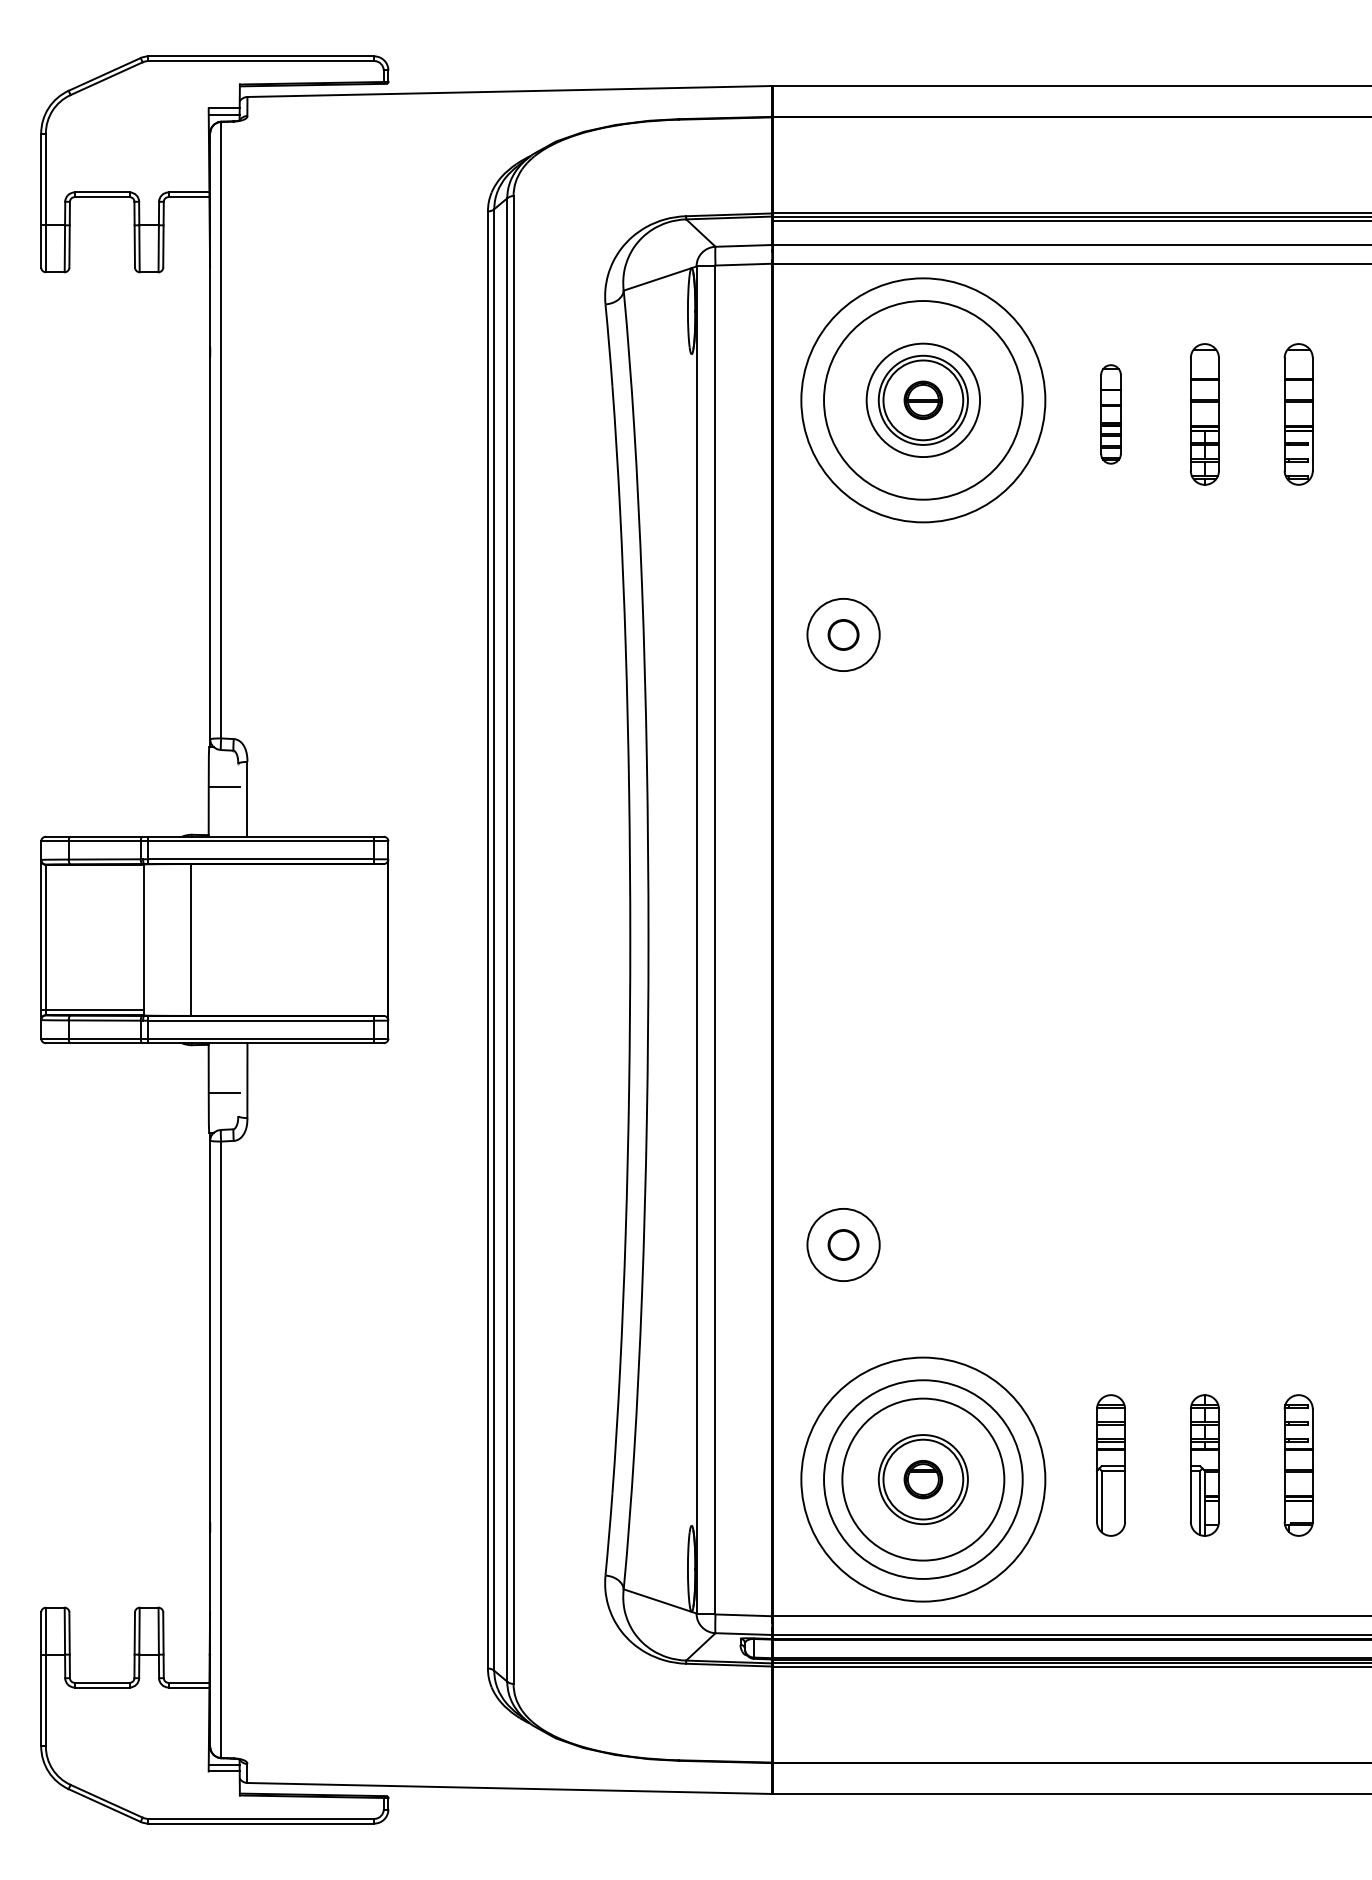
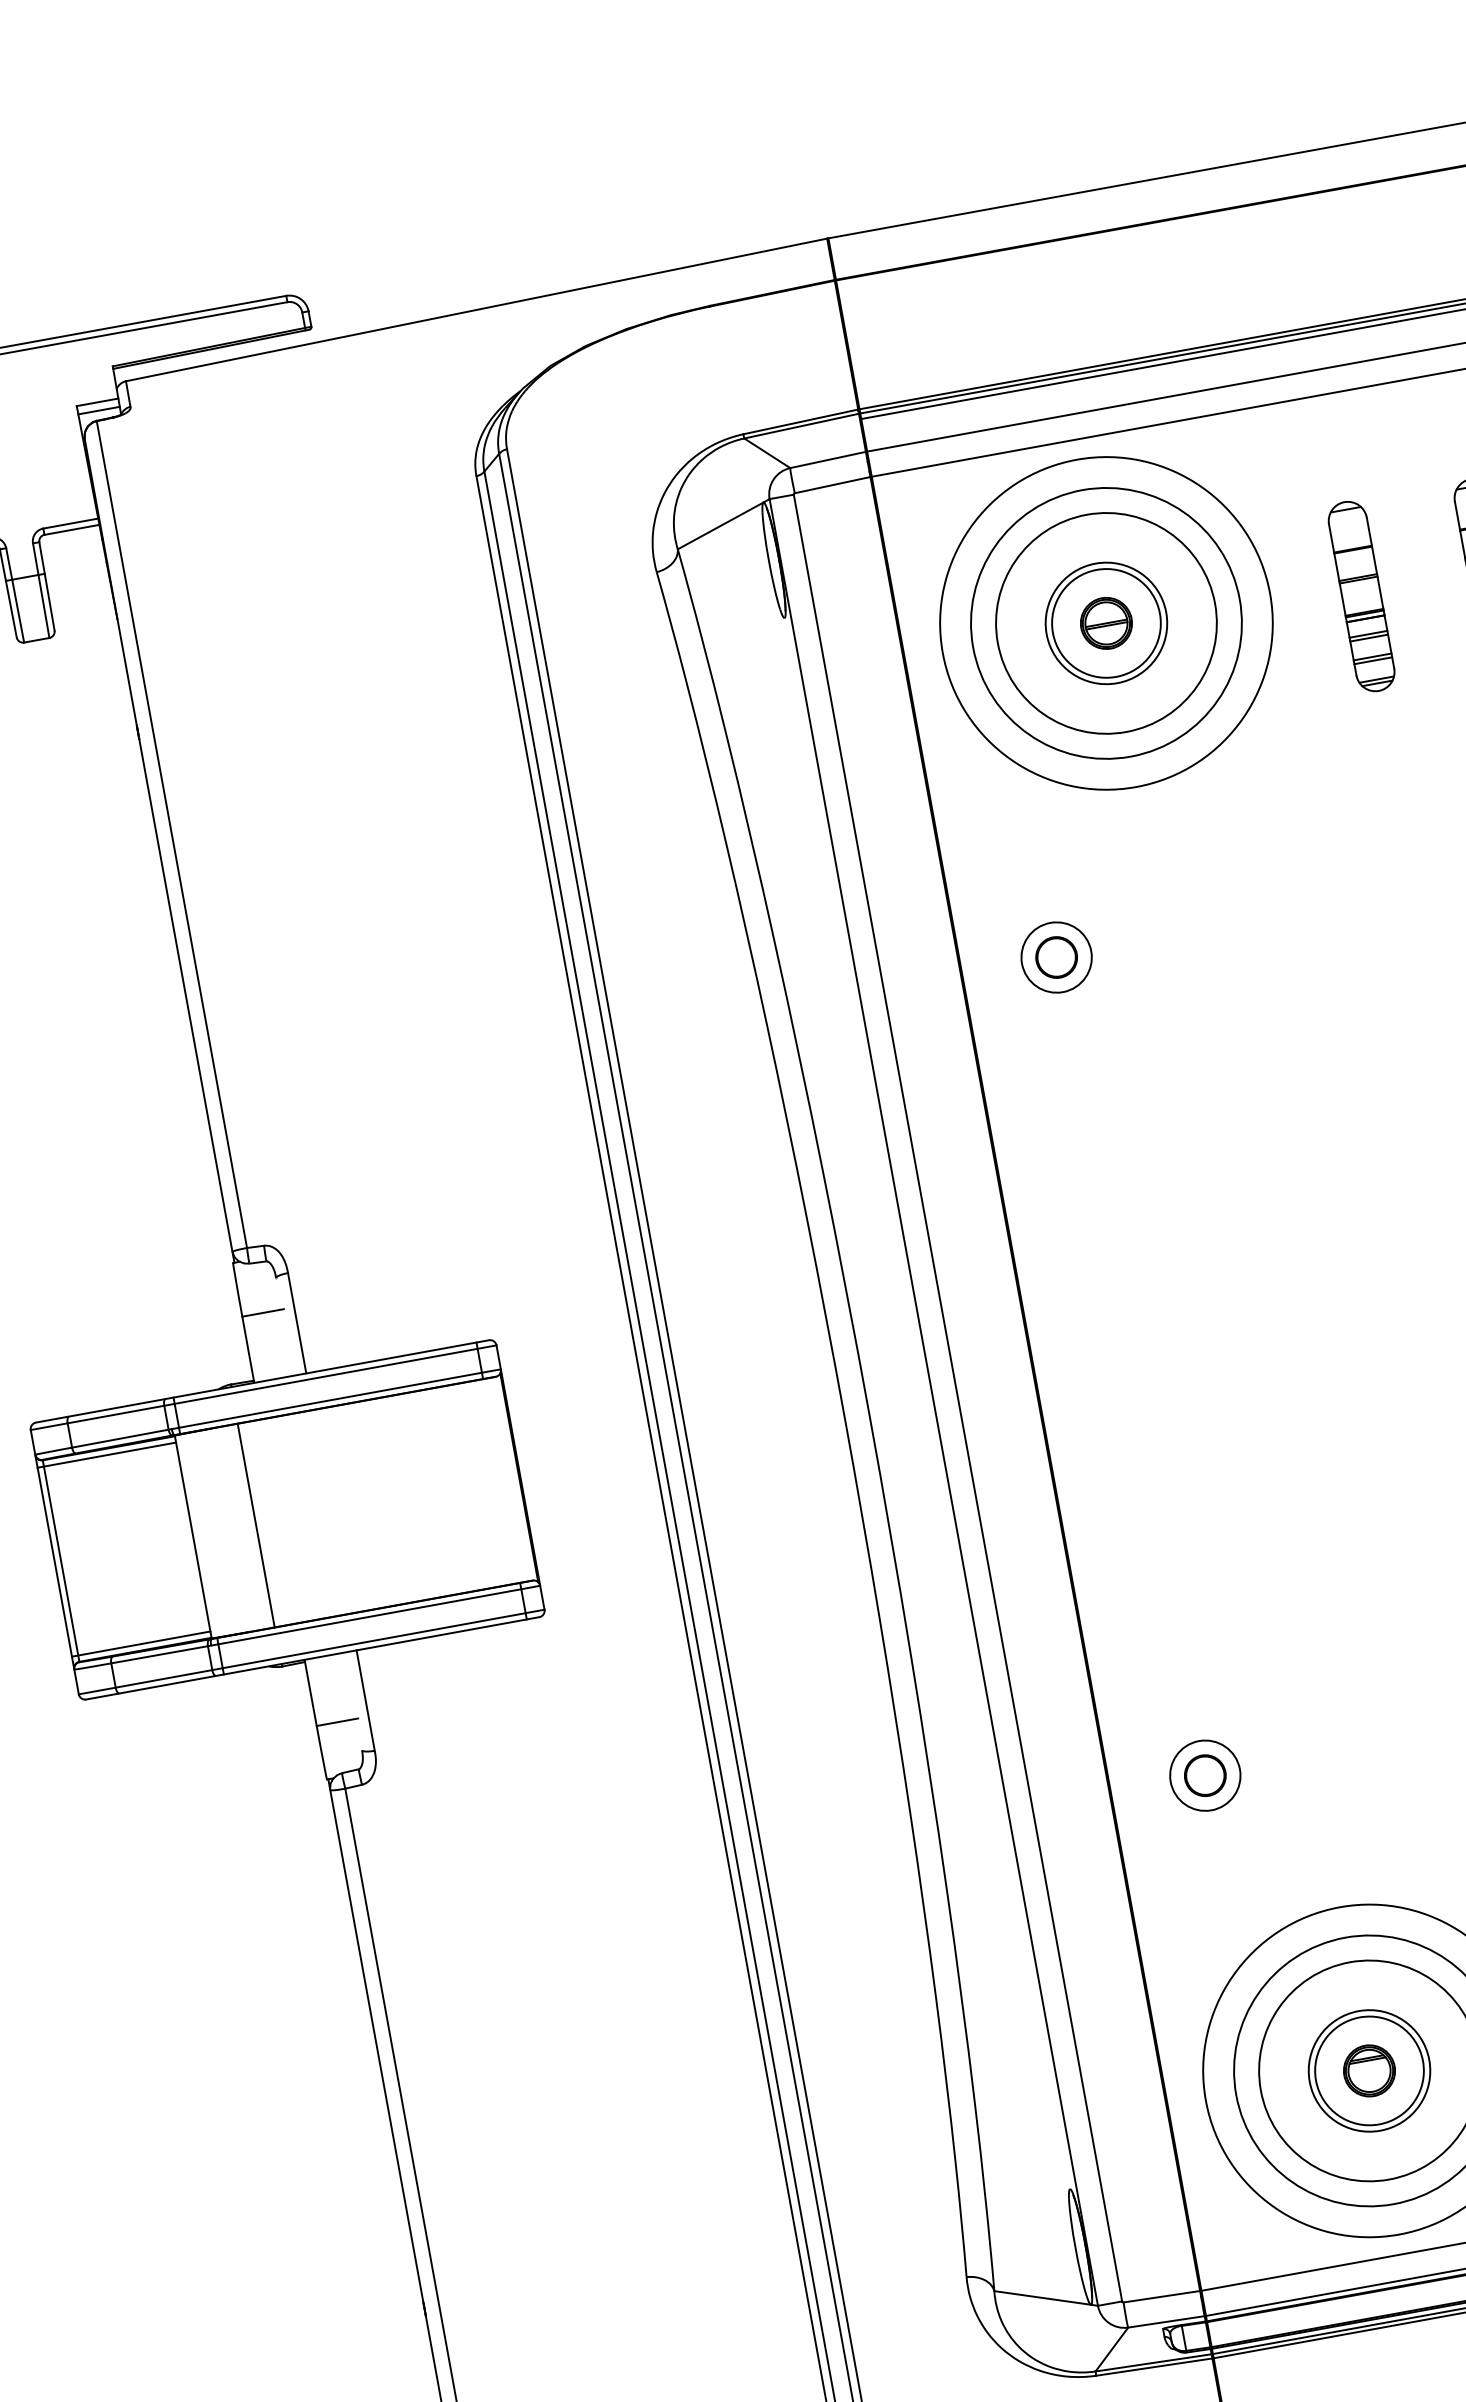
circle: (923, 400) -> (1106, 623), size x1.43
part: (1110, 414) -> (1360, 596), size x1.43
circle: (843, 634) -> (1056, 956), size x0.71
line: (92, 869) -> (106, 1455), added
circle: (843, 1244) -> (1205, 1775), size x0.71

